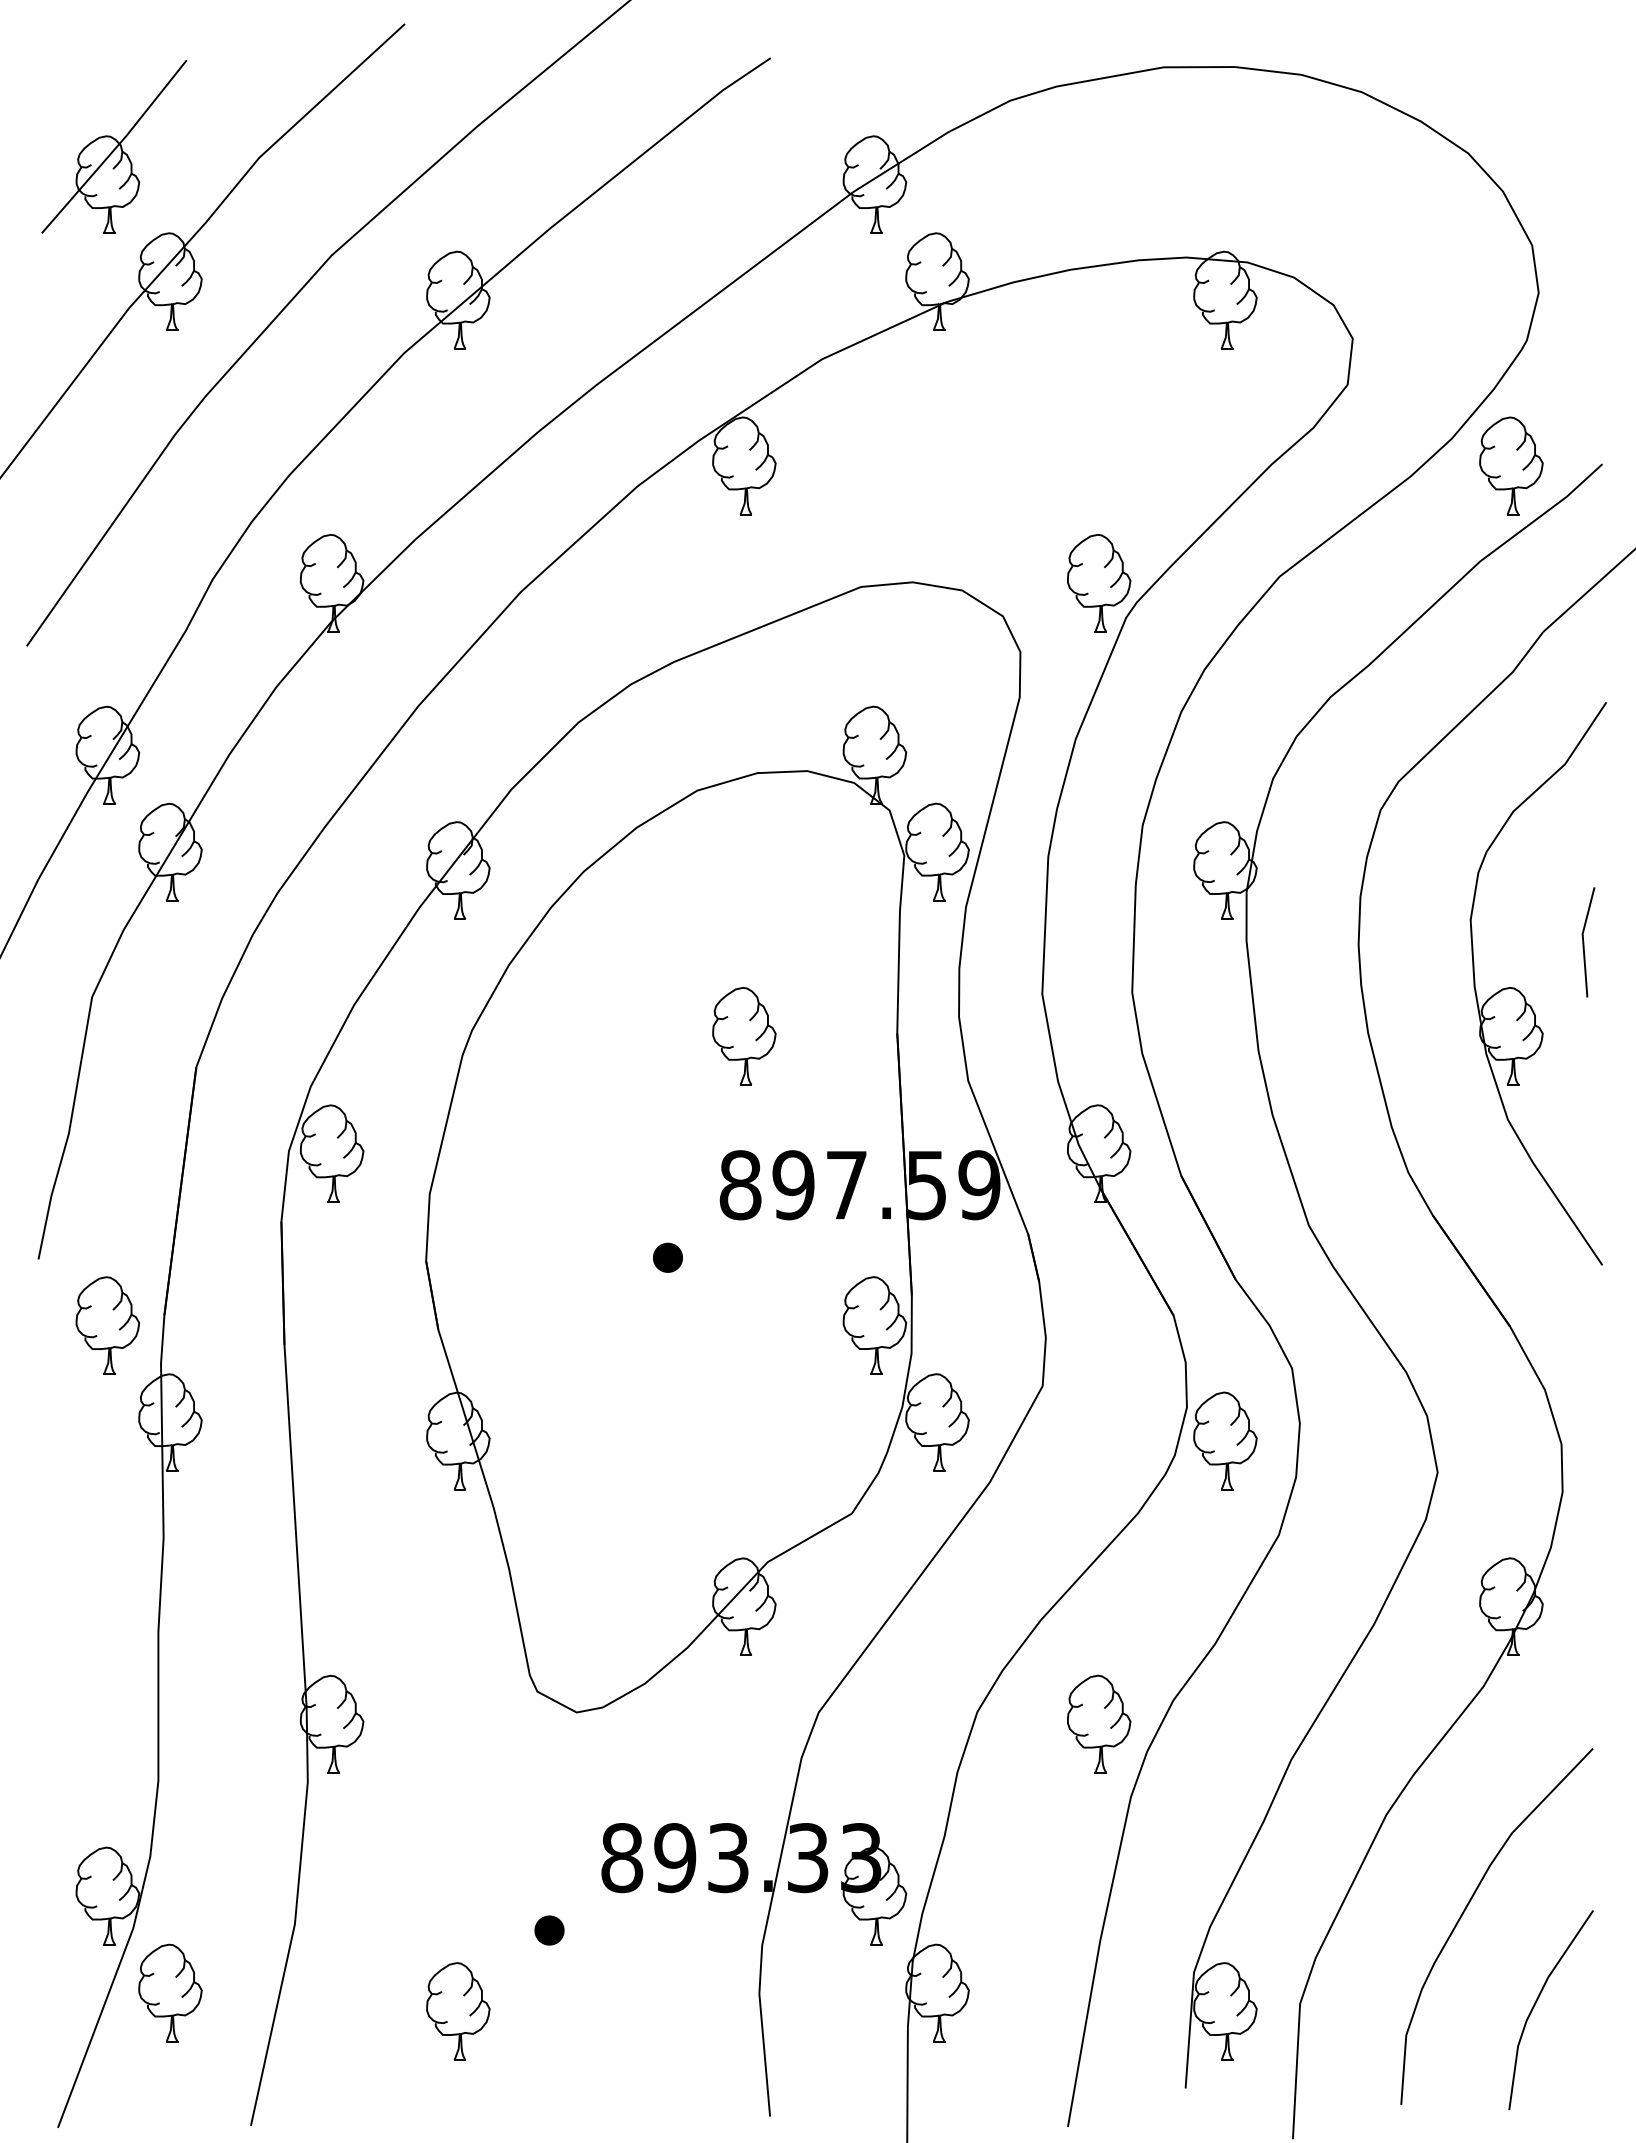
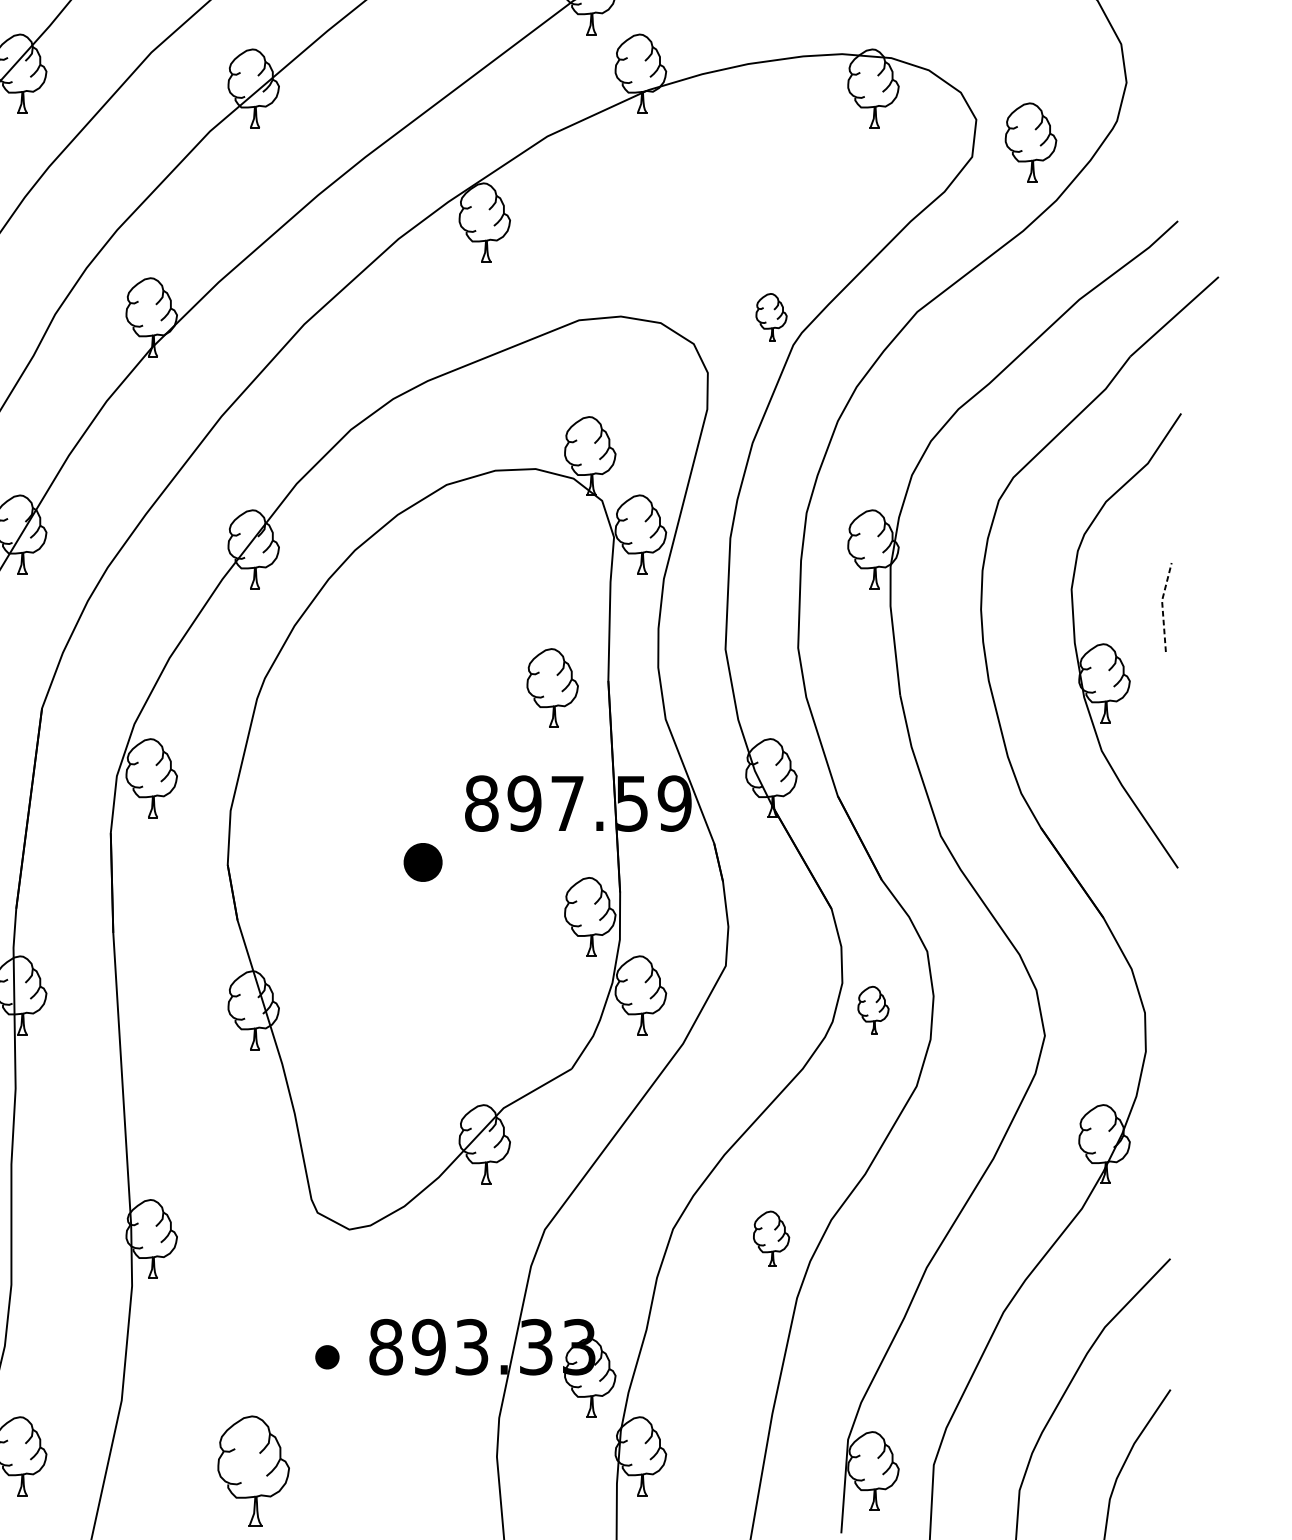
part: (1511, 465) -> (1031, 142), moved
part: (1099, 583) -> (771, 317), size x0.6
line: (1583, 940) -> (1162, 605), solid -> dashed
part: (744, 1036) -> (552, 688), moved
part: (667, 1257) -> (422, 862), size x1.6
part: (1225, 1440) -> (873, 1009), size x0.6
part: (1099, 1723) -> (771, 1238), size x0.7
part: (549, 1930) -> (327, 1357), moved
part: (458, 2011) -> (253, 1471), size x1.4

